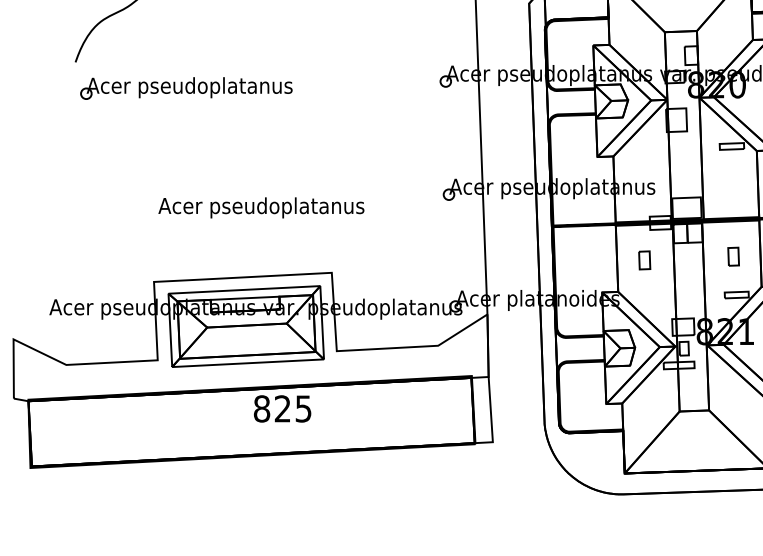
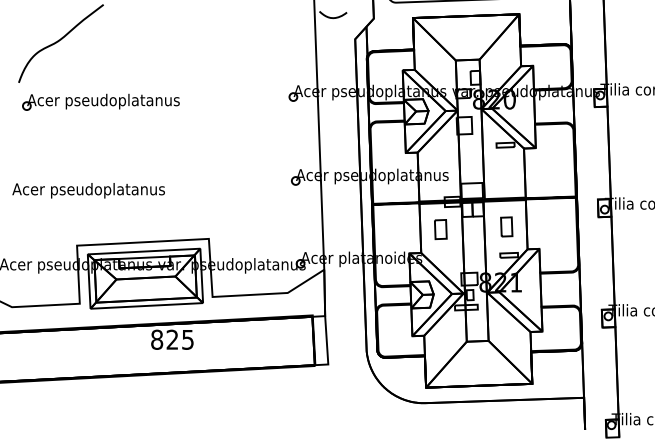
text: (261, 207) -> (88, 190), moved
part: (733, 256) -> (506, 226), size x1.43
part: (644, 260) -> (440, 229), size x1.43

